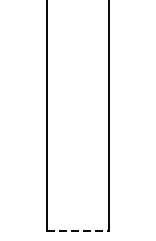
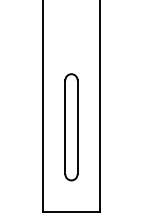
part: (78, 139) -> (71, 127), added
line: (78, 230) -> (71, 211), dashed -> solid

